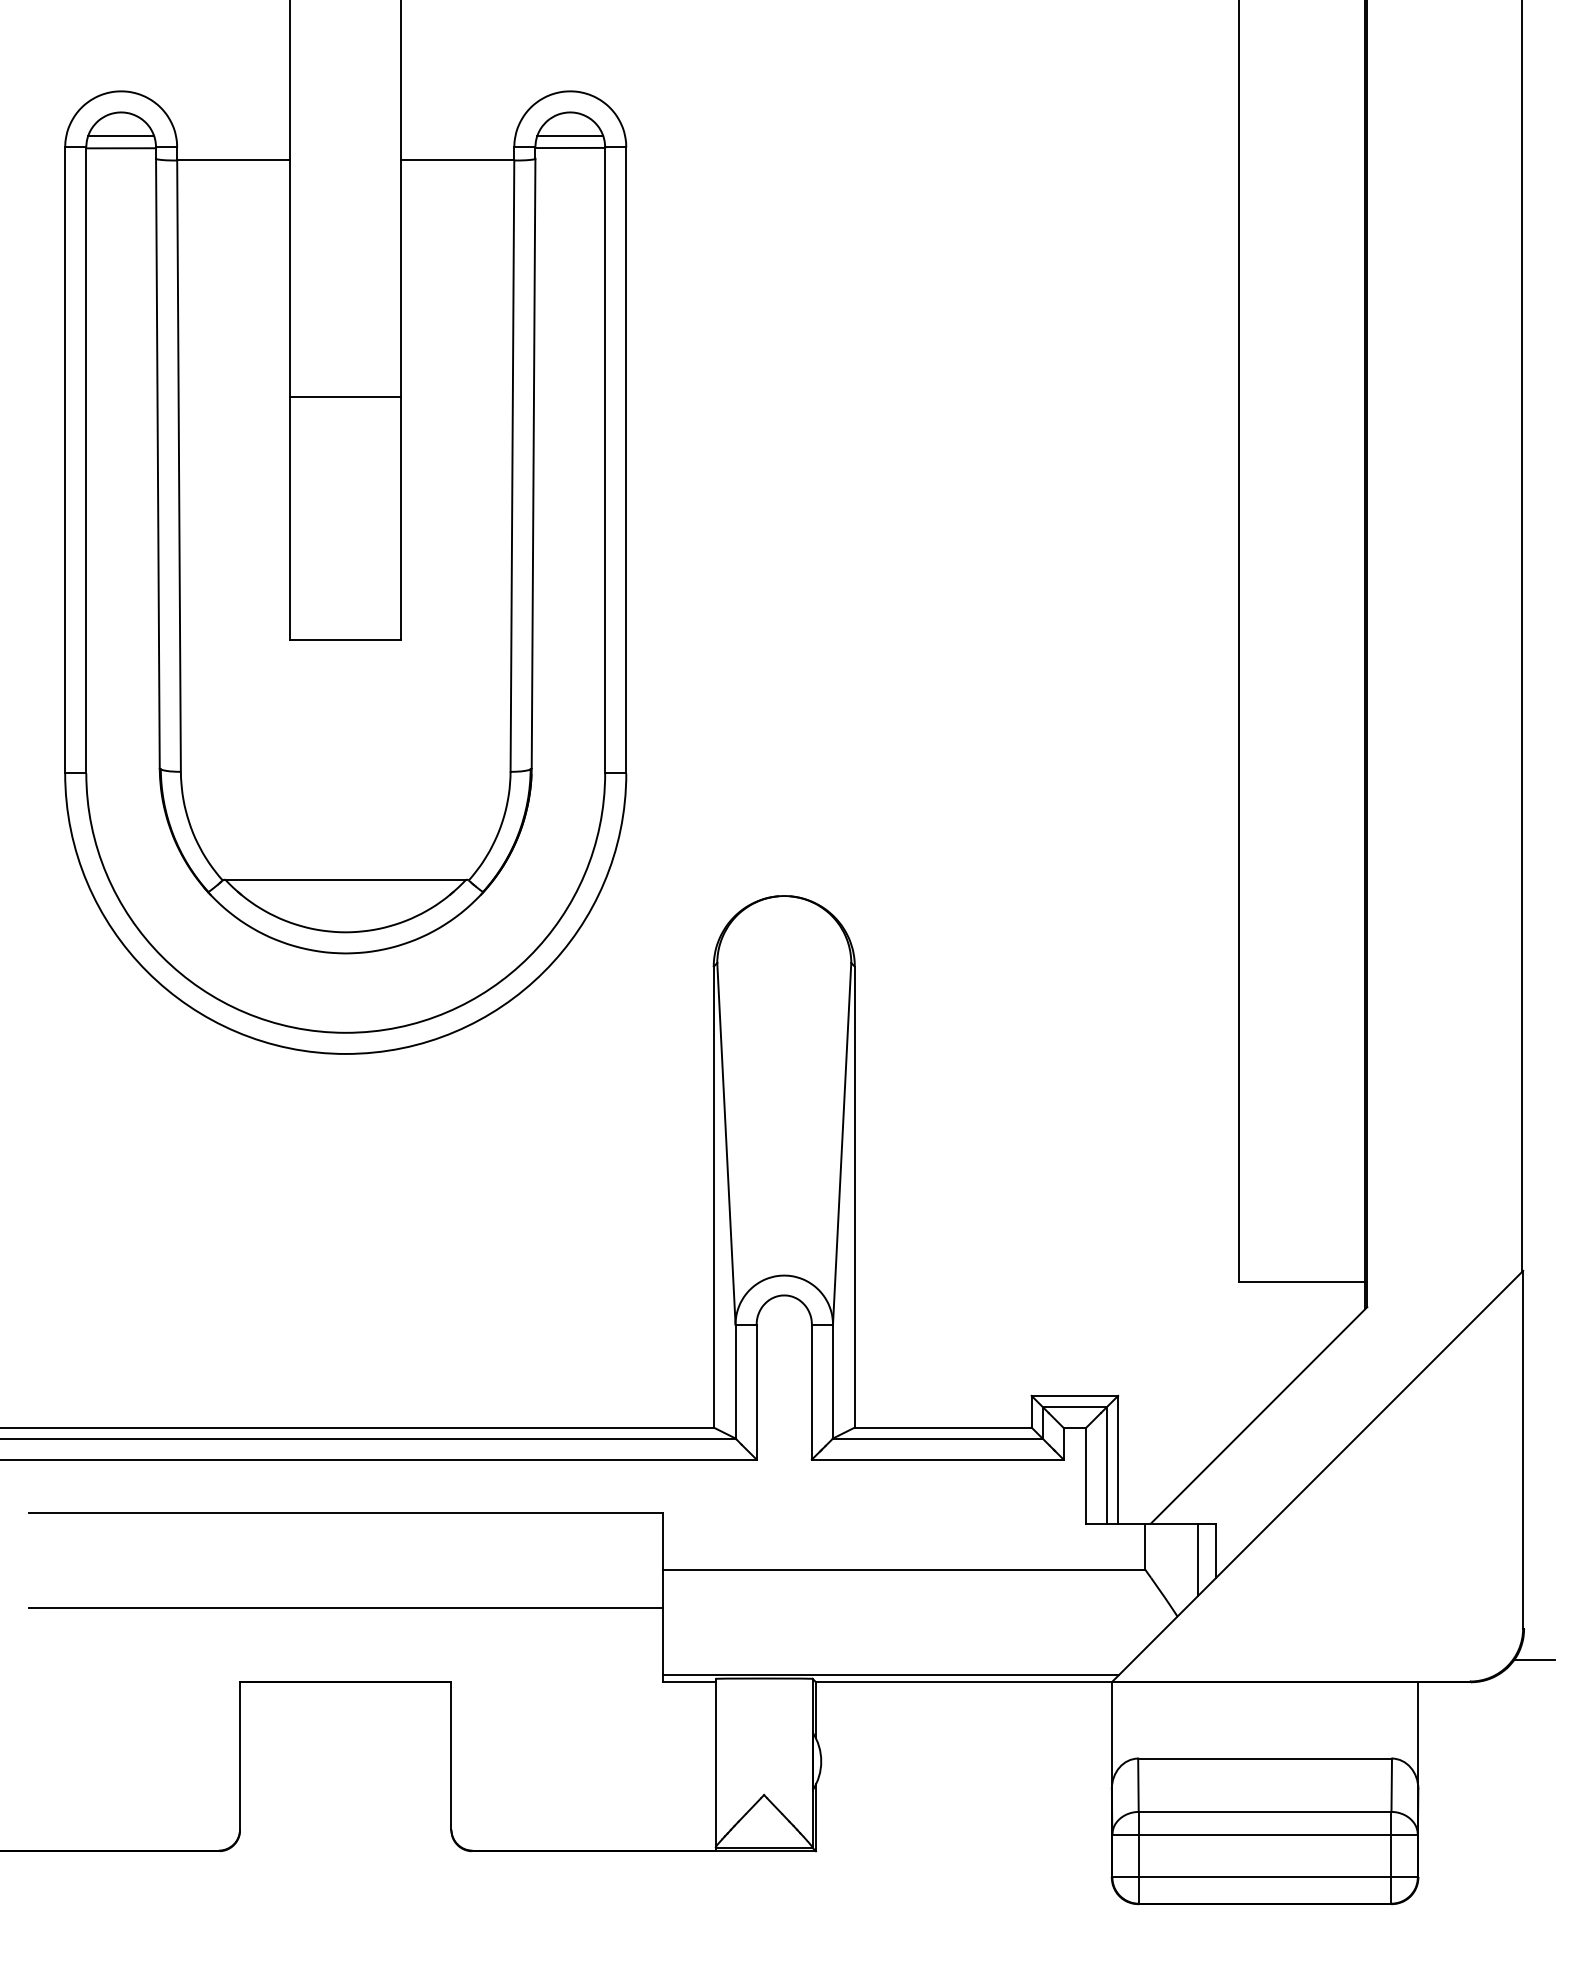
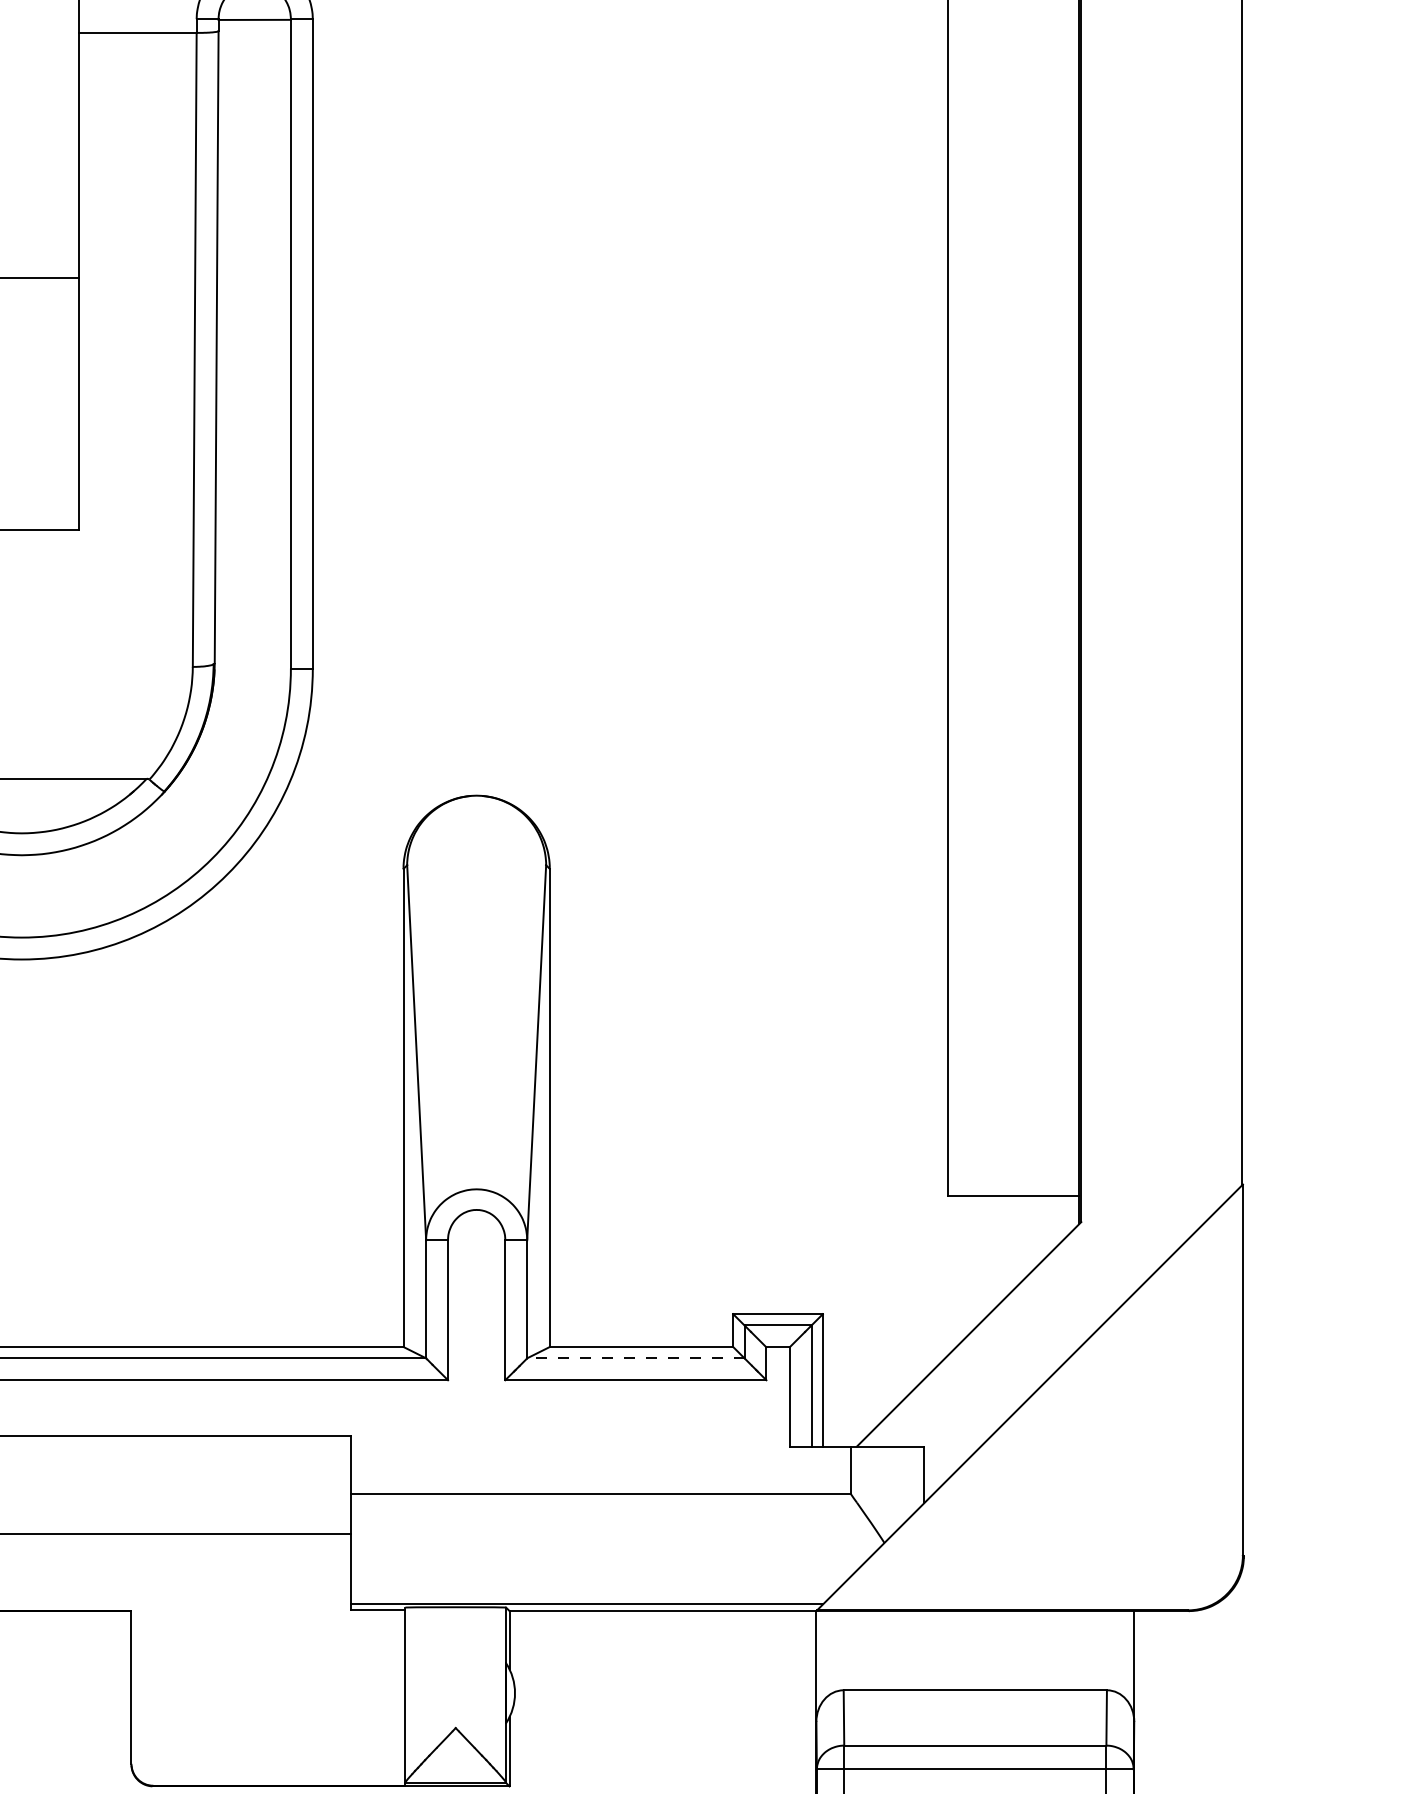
line: (570, 136) -> (254, 8), removed
line: (937, 1438) -> (635, 1358), solid -> dashed
line: (1198, 1559) -> (906, 1483), removed
line: (1534, 1660) -> (1254, 1588), removed

